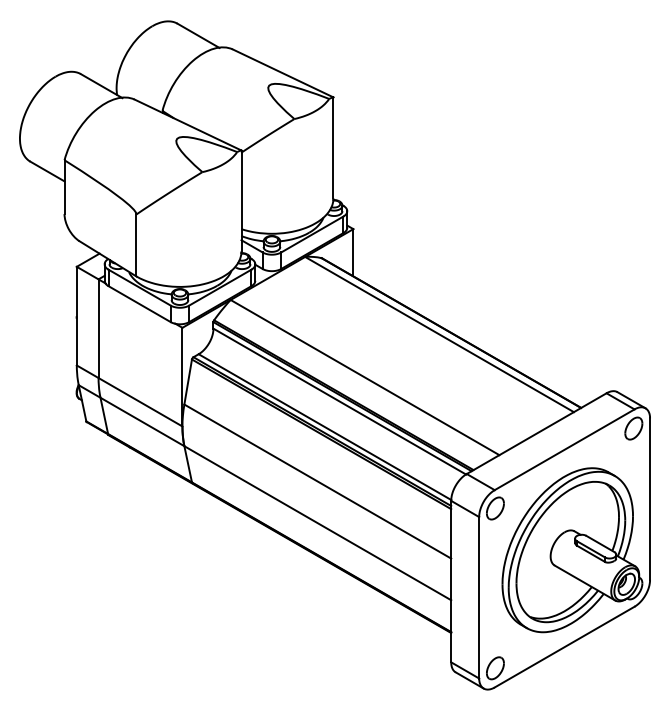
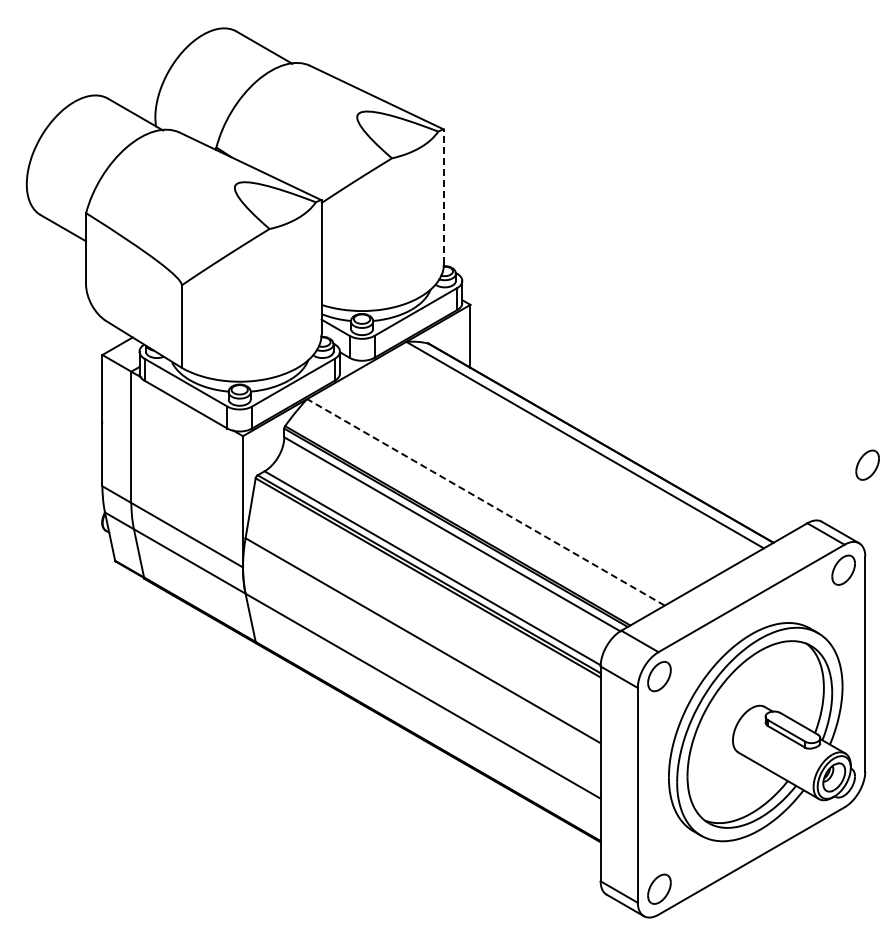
line: (333, 147) -> (443, 196), solid -> dashed
part: (651, 349) -> (867, 464), added
line: (364, 377) -> (485, 502), solid -> dashed

